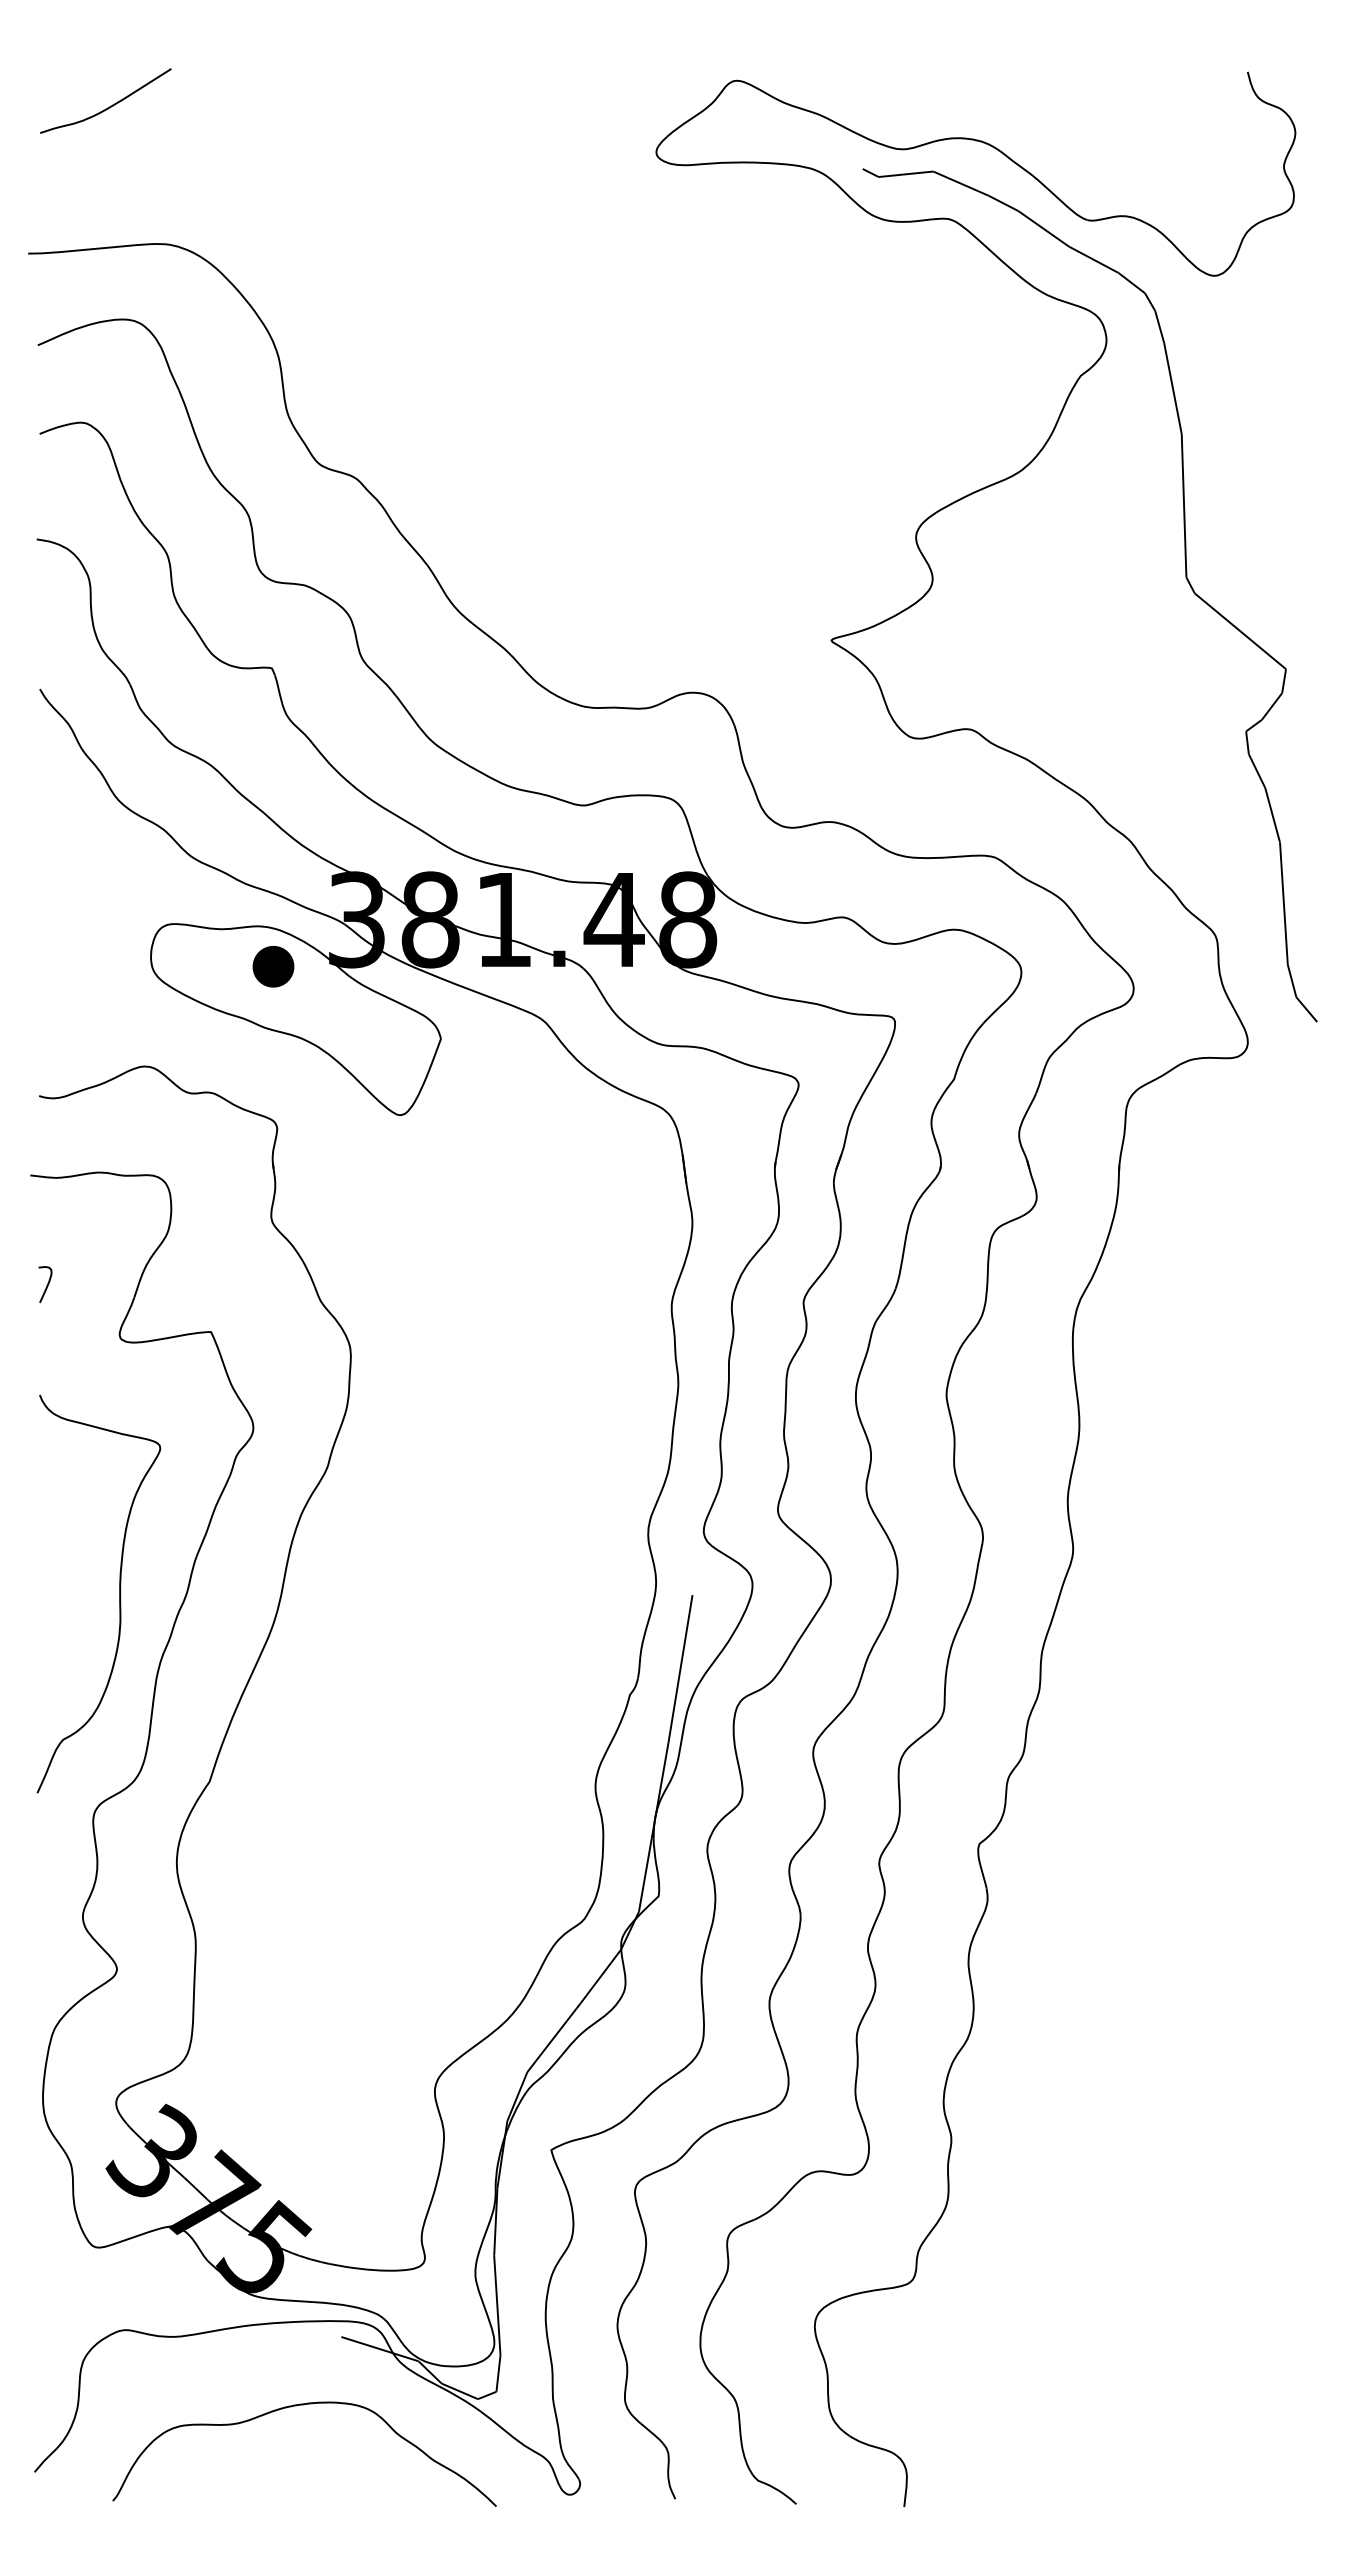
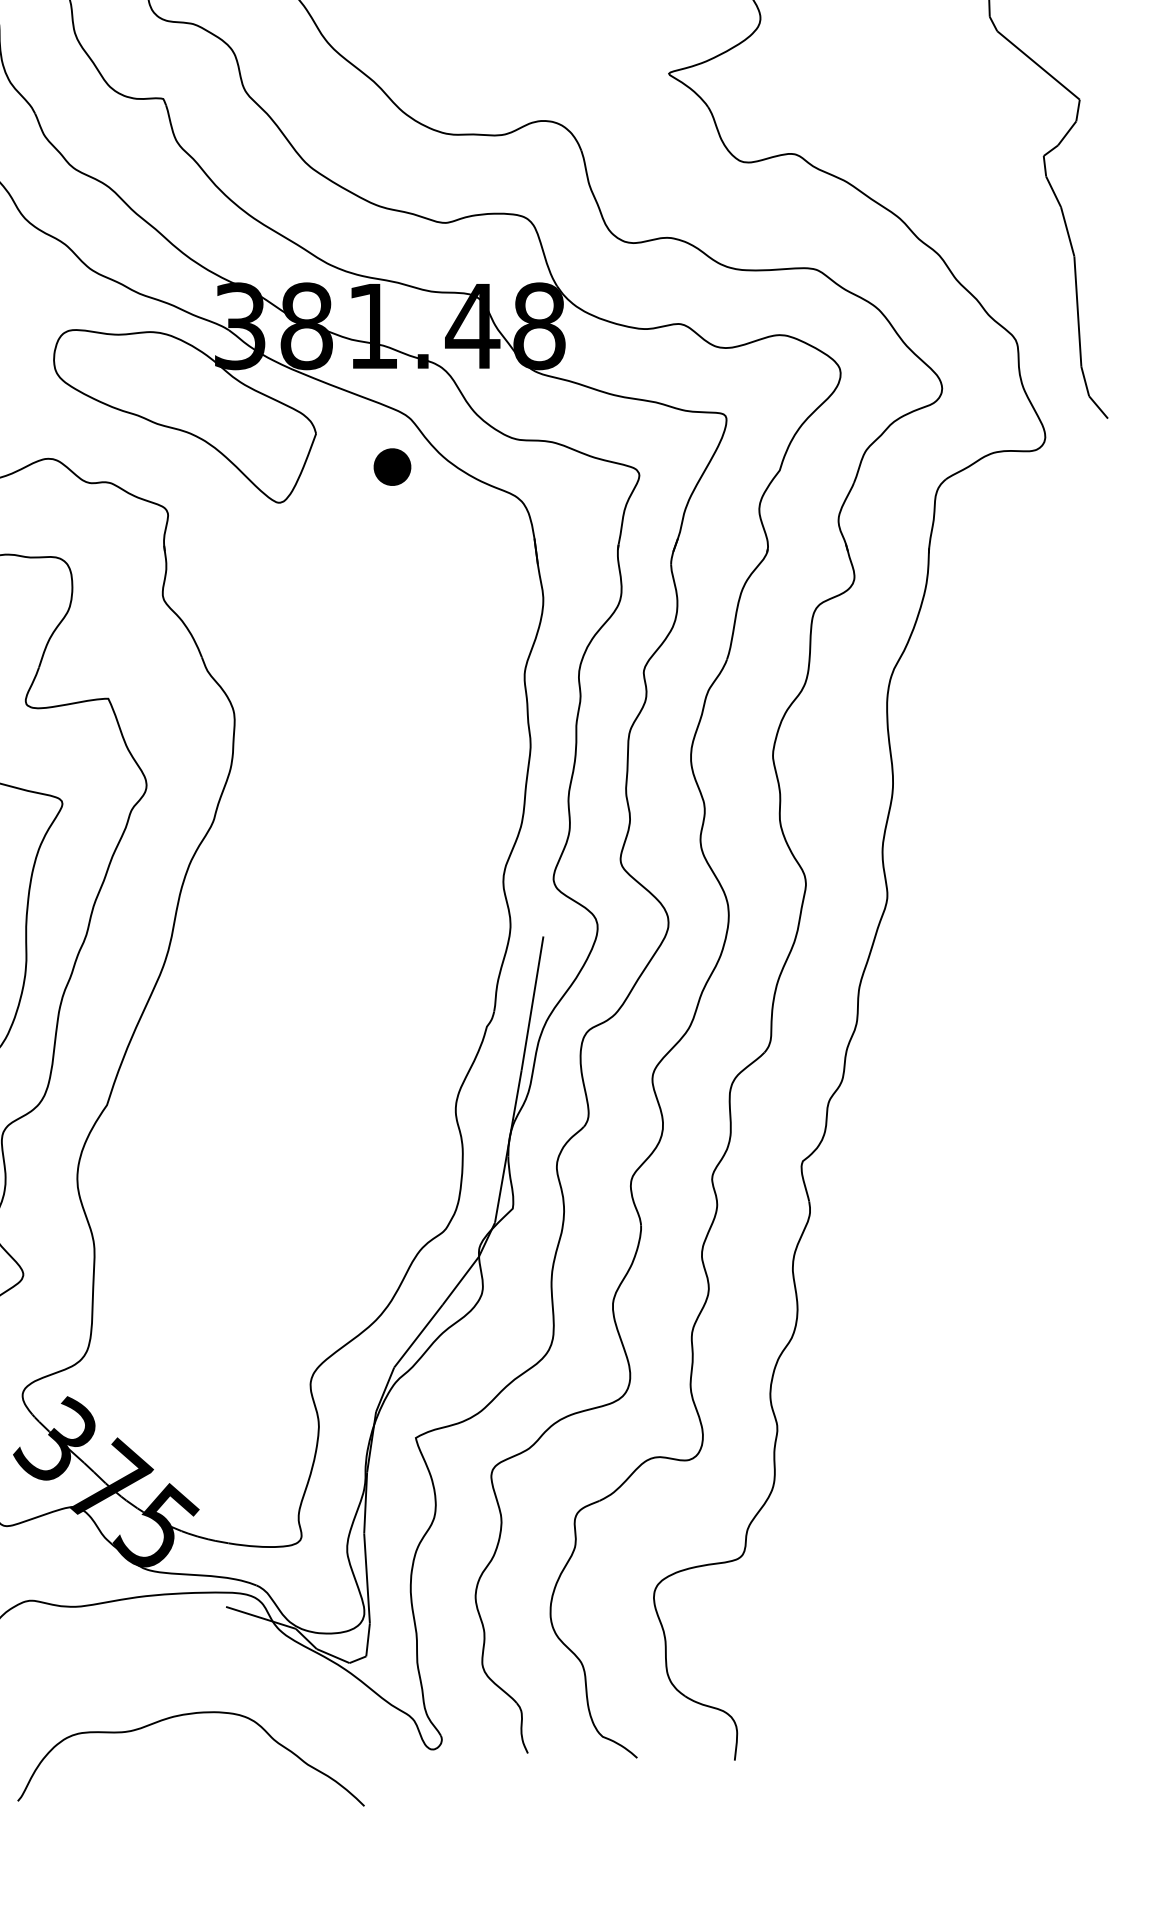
part: (273, 966) -> (392, 466), moved
curve: (296, 2406) -> (183, 1715), moved

